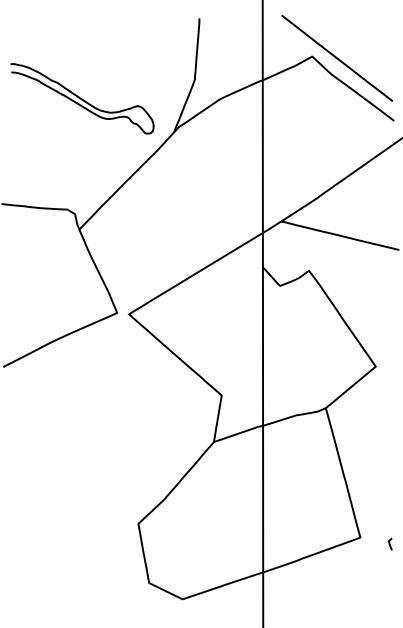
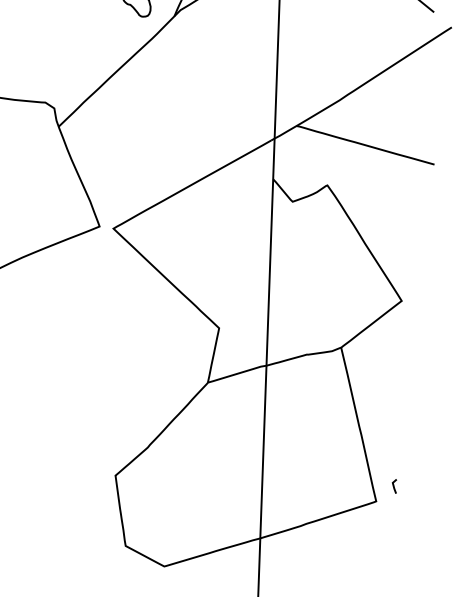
line: (390, 543) -> (394, 485), moved

